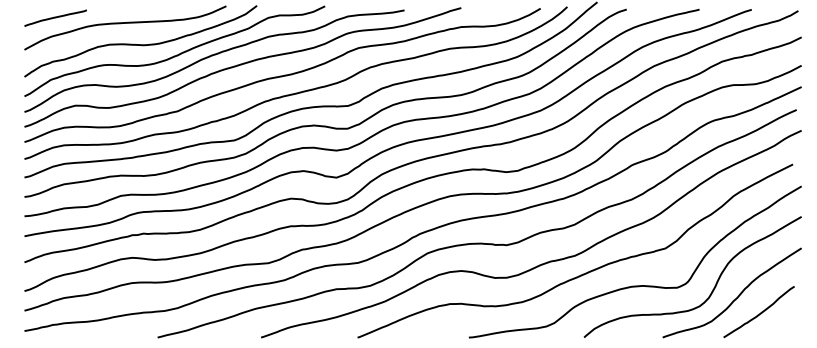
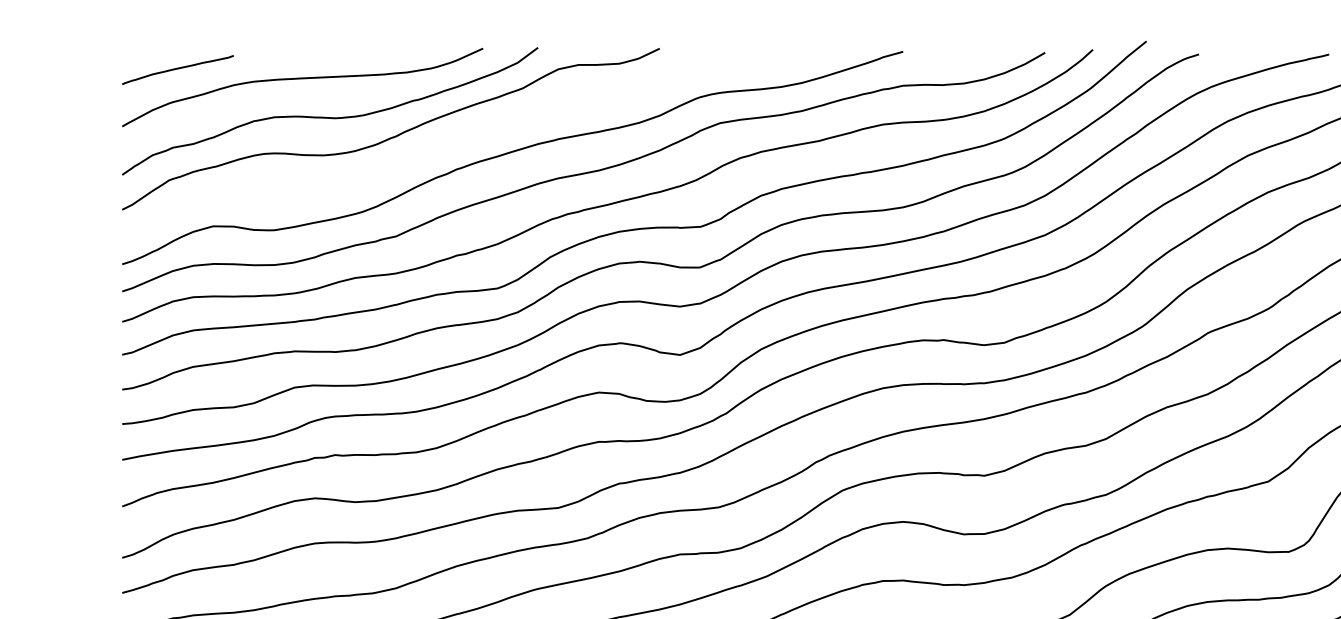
curve: (212, 56) -> (458, 138), removed

